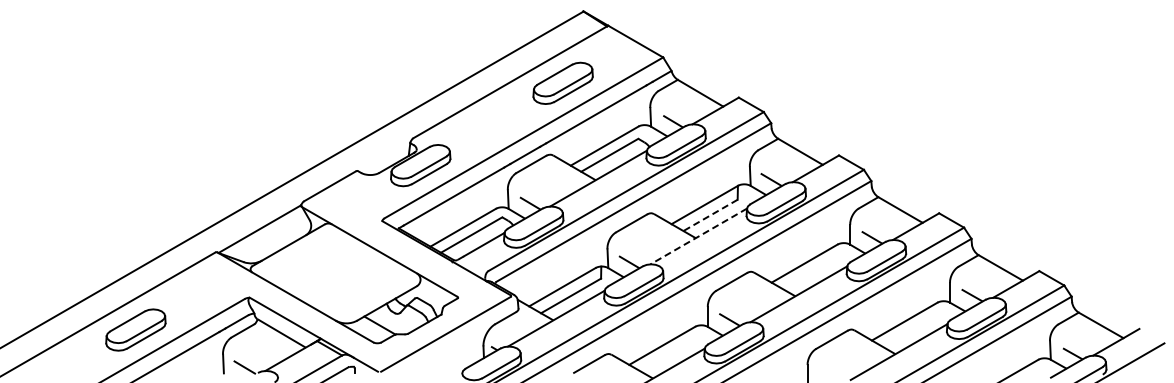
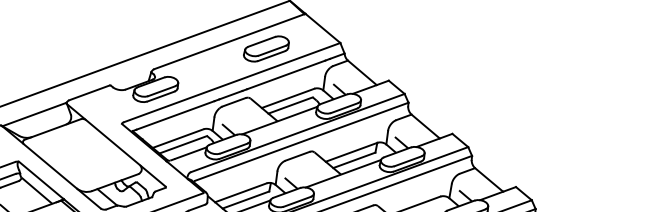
line: (710, 215) -> (354, 160), dashed -> solid
line: (698, 236) -> (343, 173), dashed -> solid

